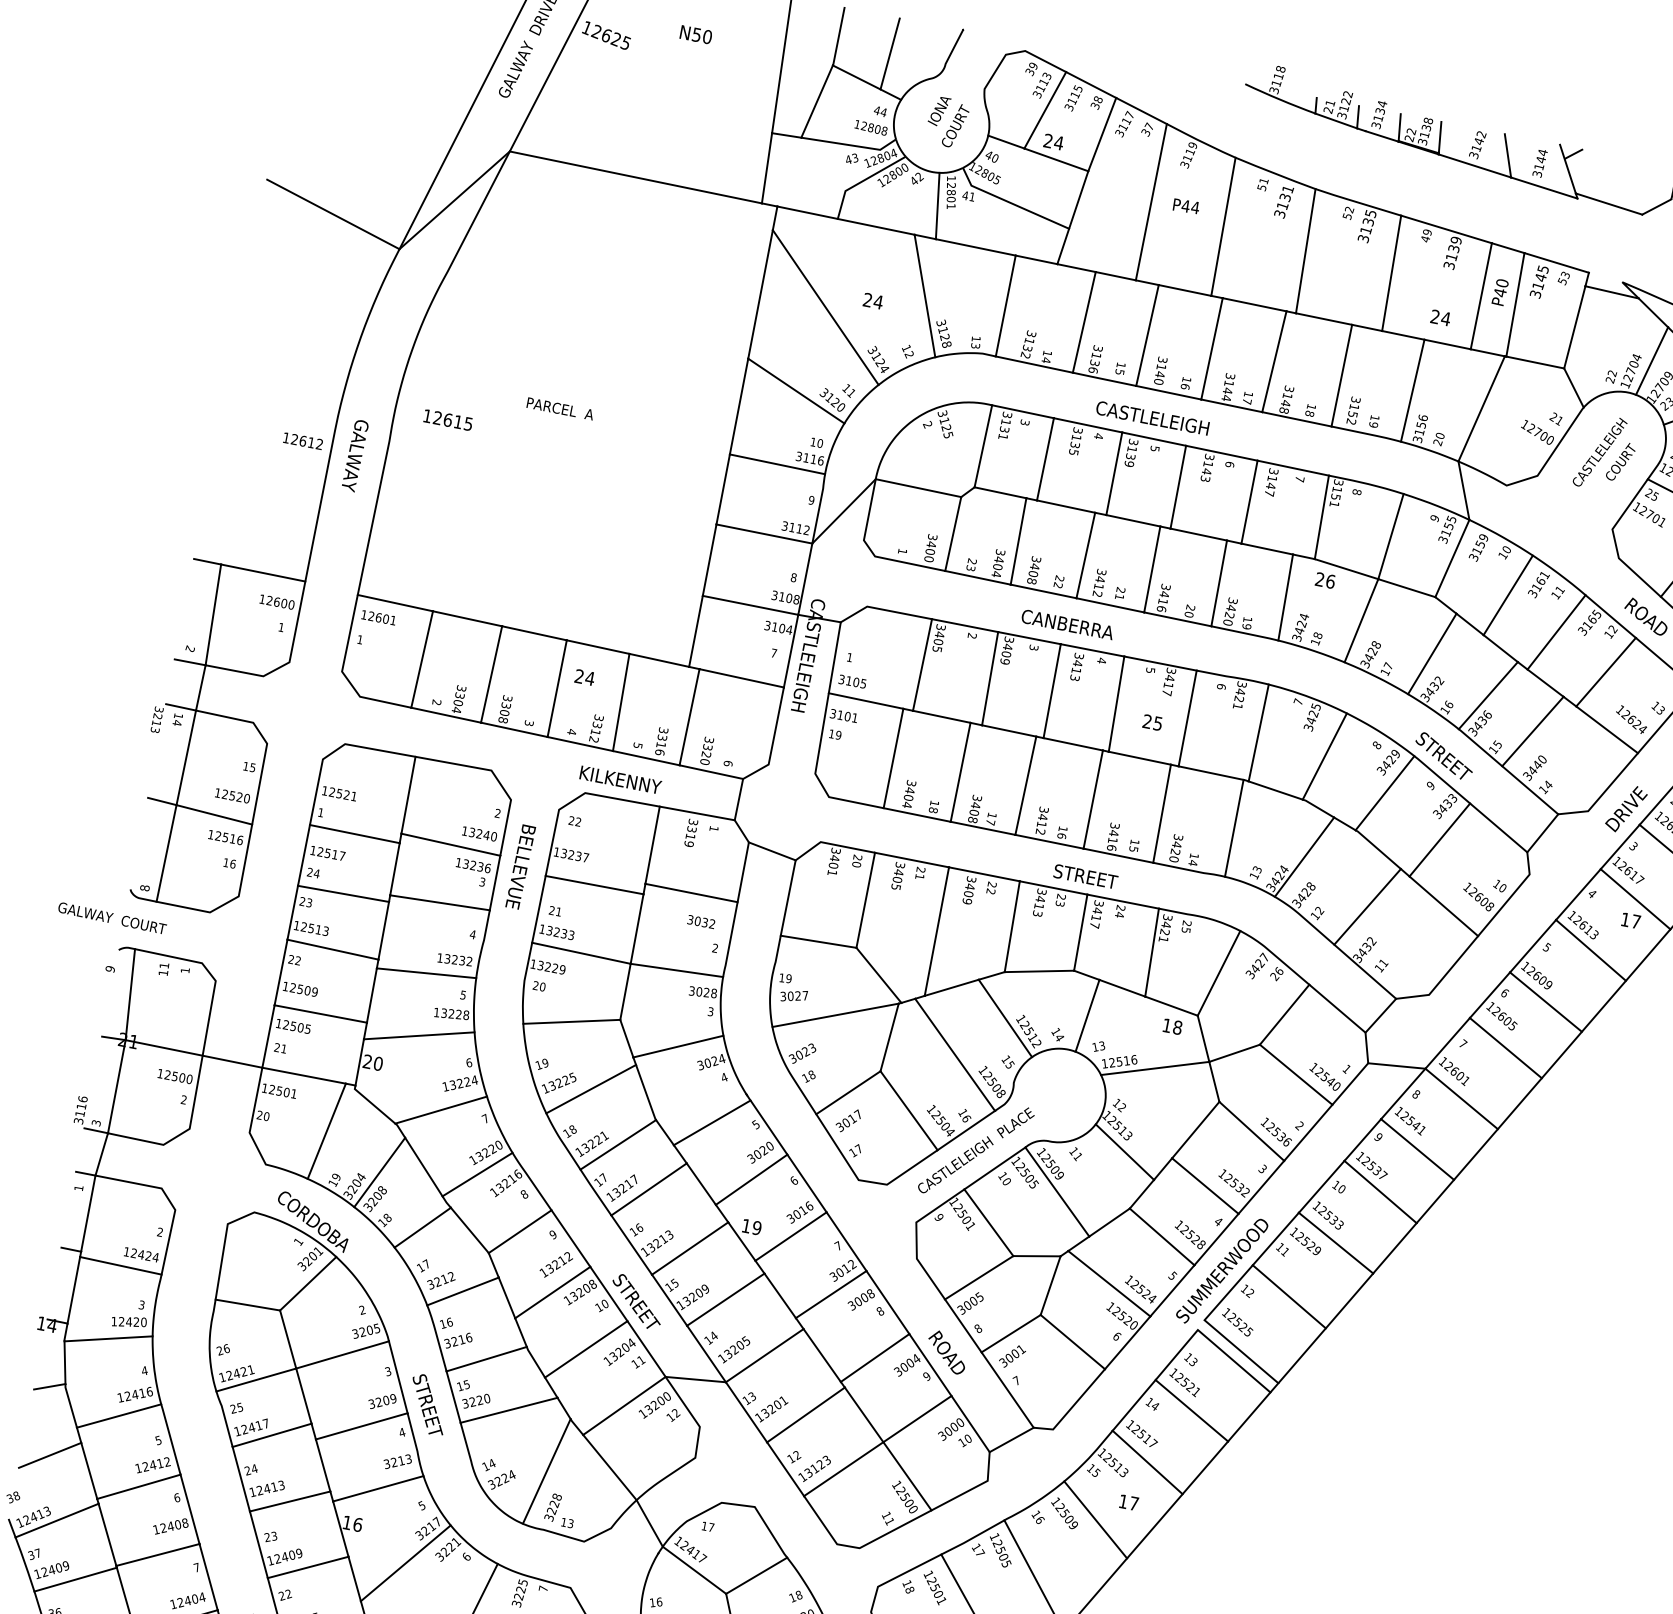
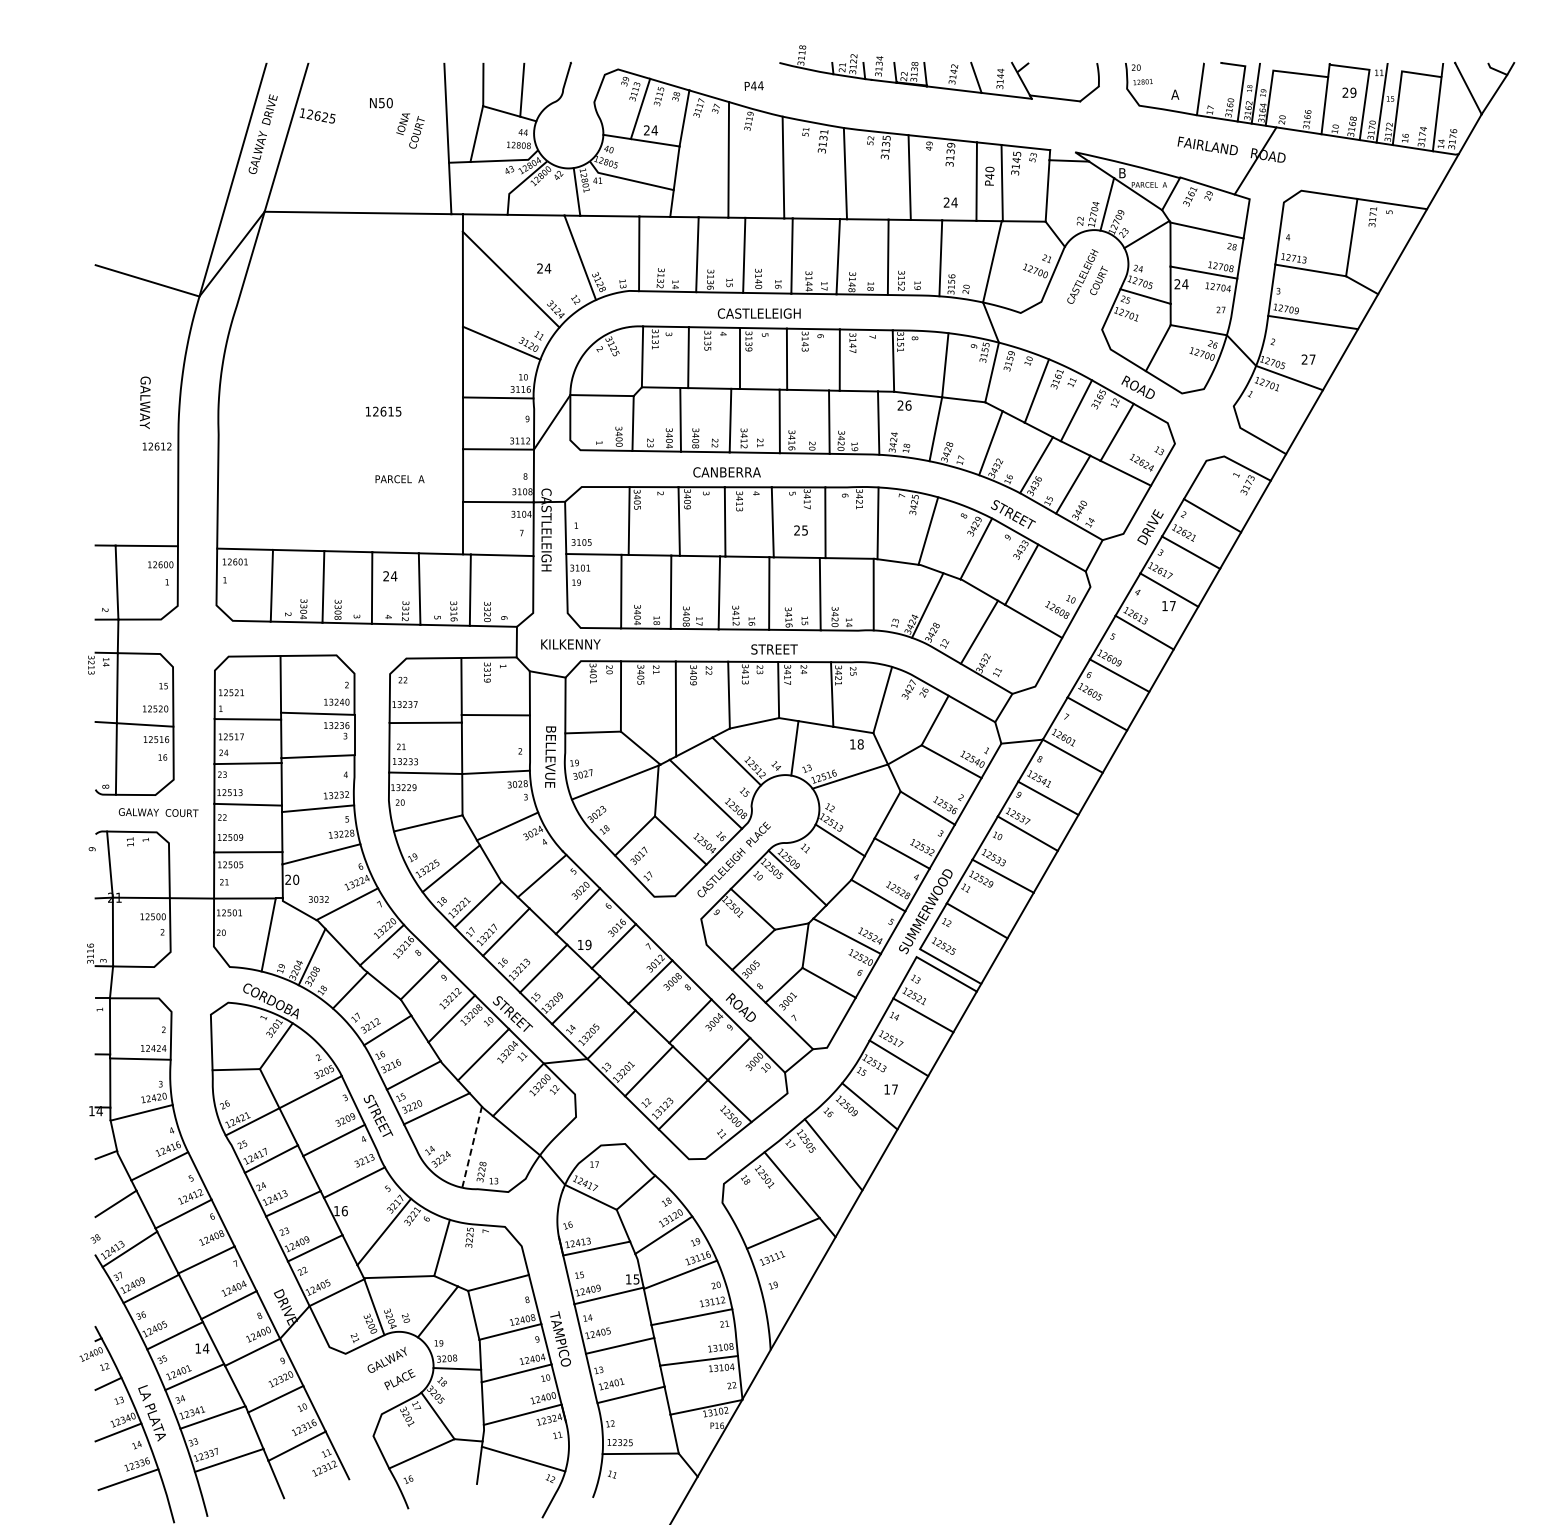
text: (947, 121) -> (410, 130), moved
text: (1185, 205) -> (753, 85), moved
text: (559, 409) -> (399, 479), moved
text: (448, 419) -> (383, 411), moved
text: (354, 455) -> (144, 402), moved
text: (620, 780) -> (570, 644), moved
text: (520, 866) -> (550, 756), moved
text: (112, 918) -> (158, 812), moved
text: (700, 921) -> (318, 899), moved
line: (547, 1471) -> (472, 1147), solid -> dashed

